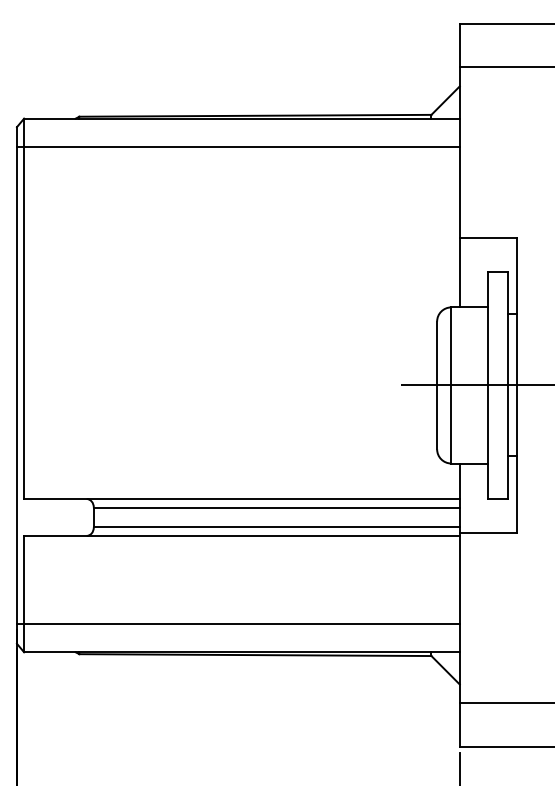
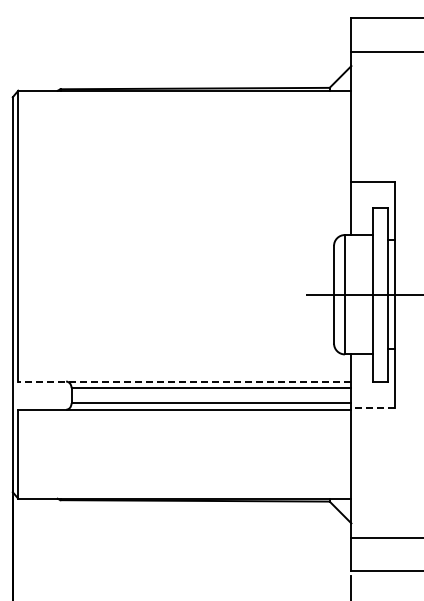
line: (237, 147) -> (181, 112), removed
line: (241, 498) -> (184, 381), solid -> dashed
line: (488, 532) -> (373, 407), solid -> dashed
line: (237, 624) -> (181, 477), removed

